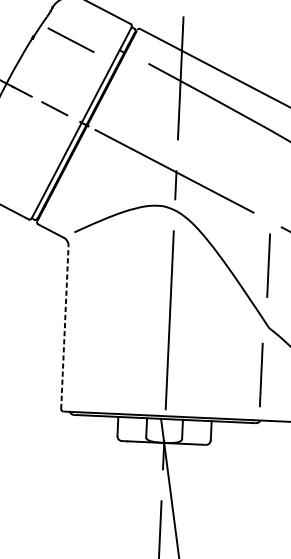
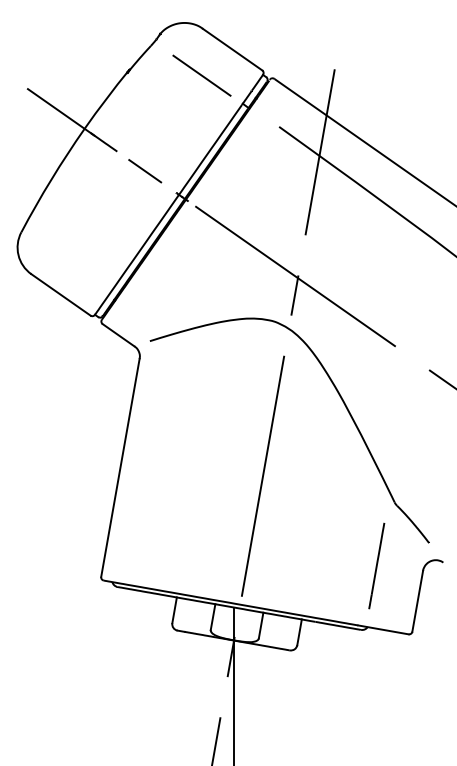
line: (70, 40) -> (201, 75), moved
line: (268, 265) -> (405, 419), removed
line: (64, 327) -> (120, 467), dashed -> solid

